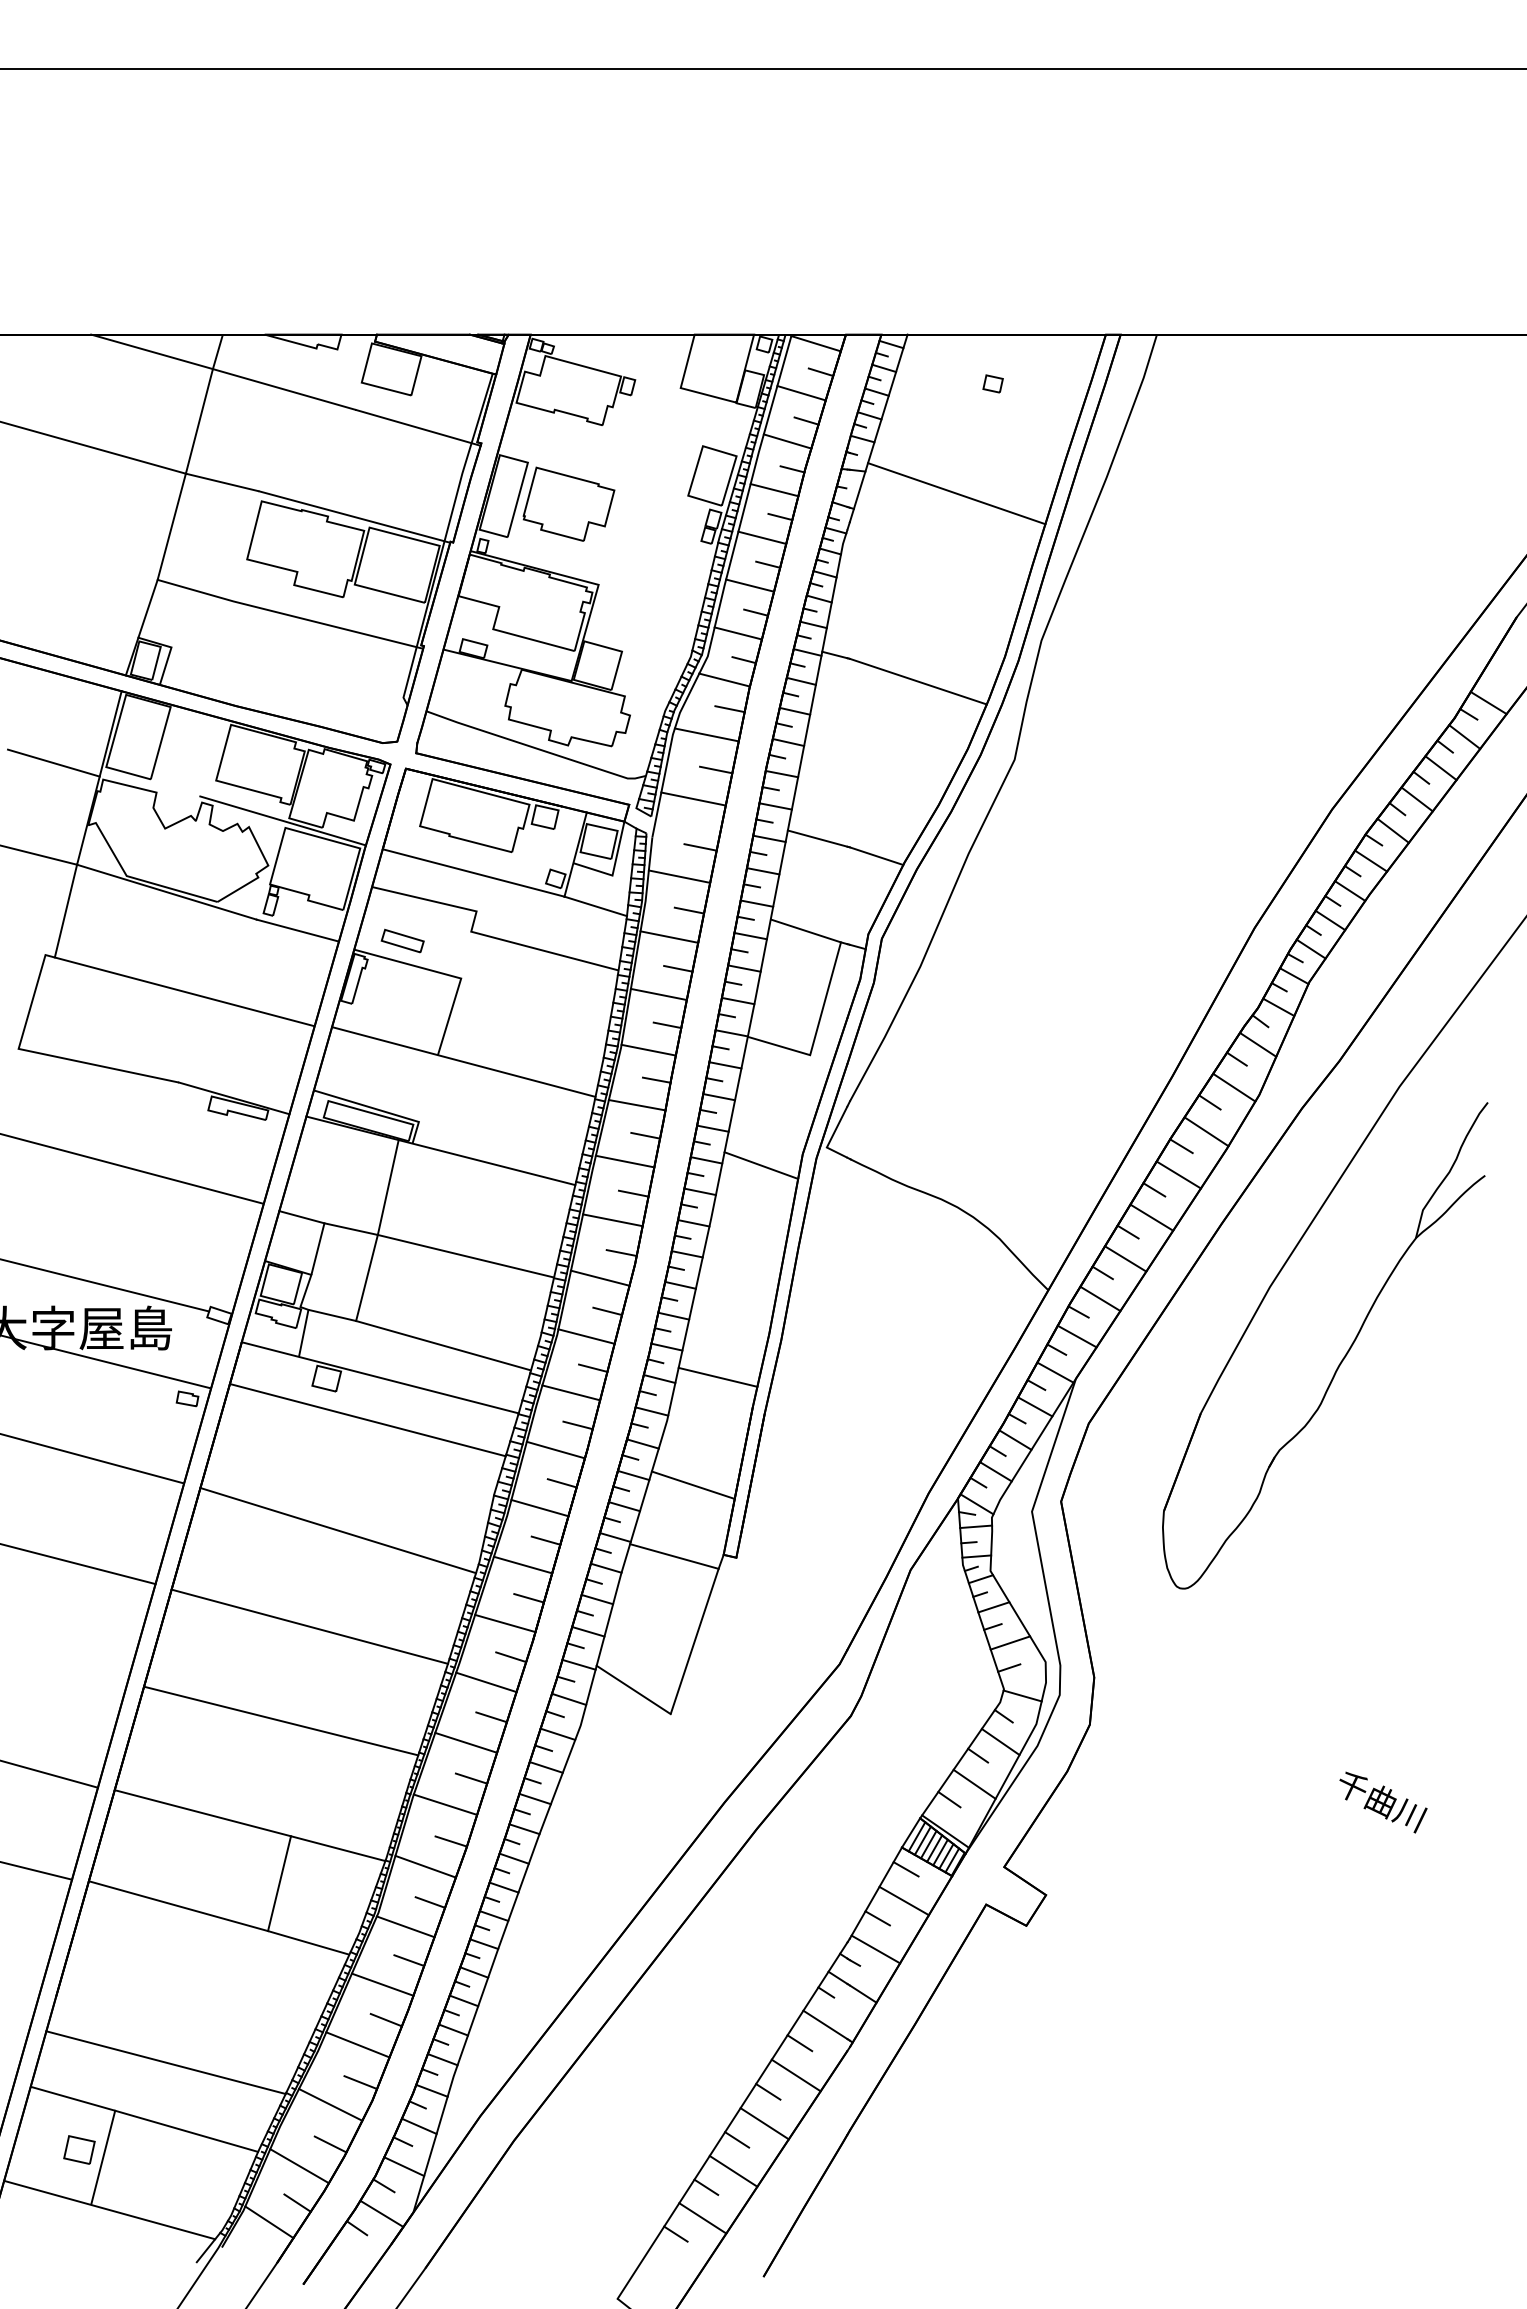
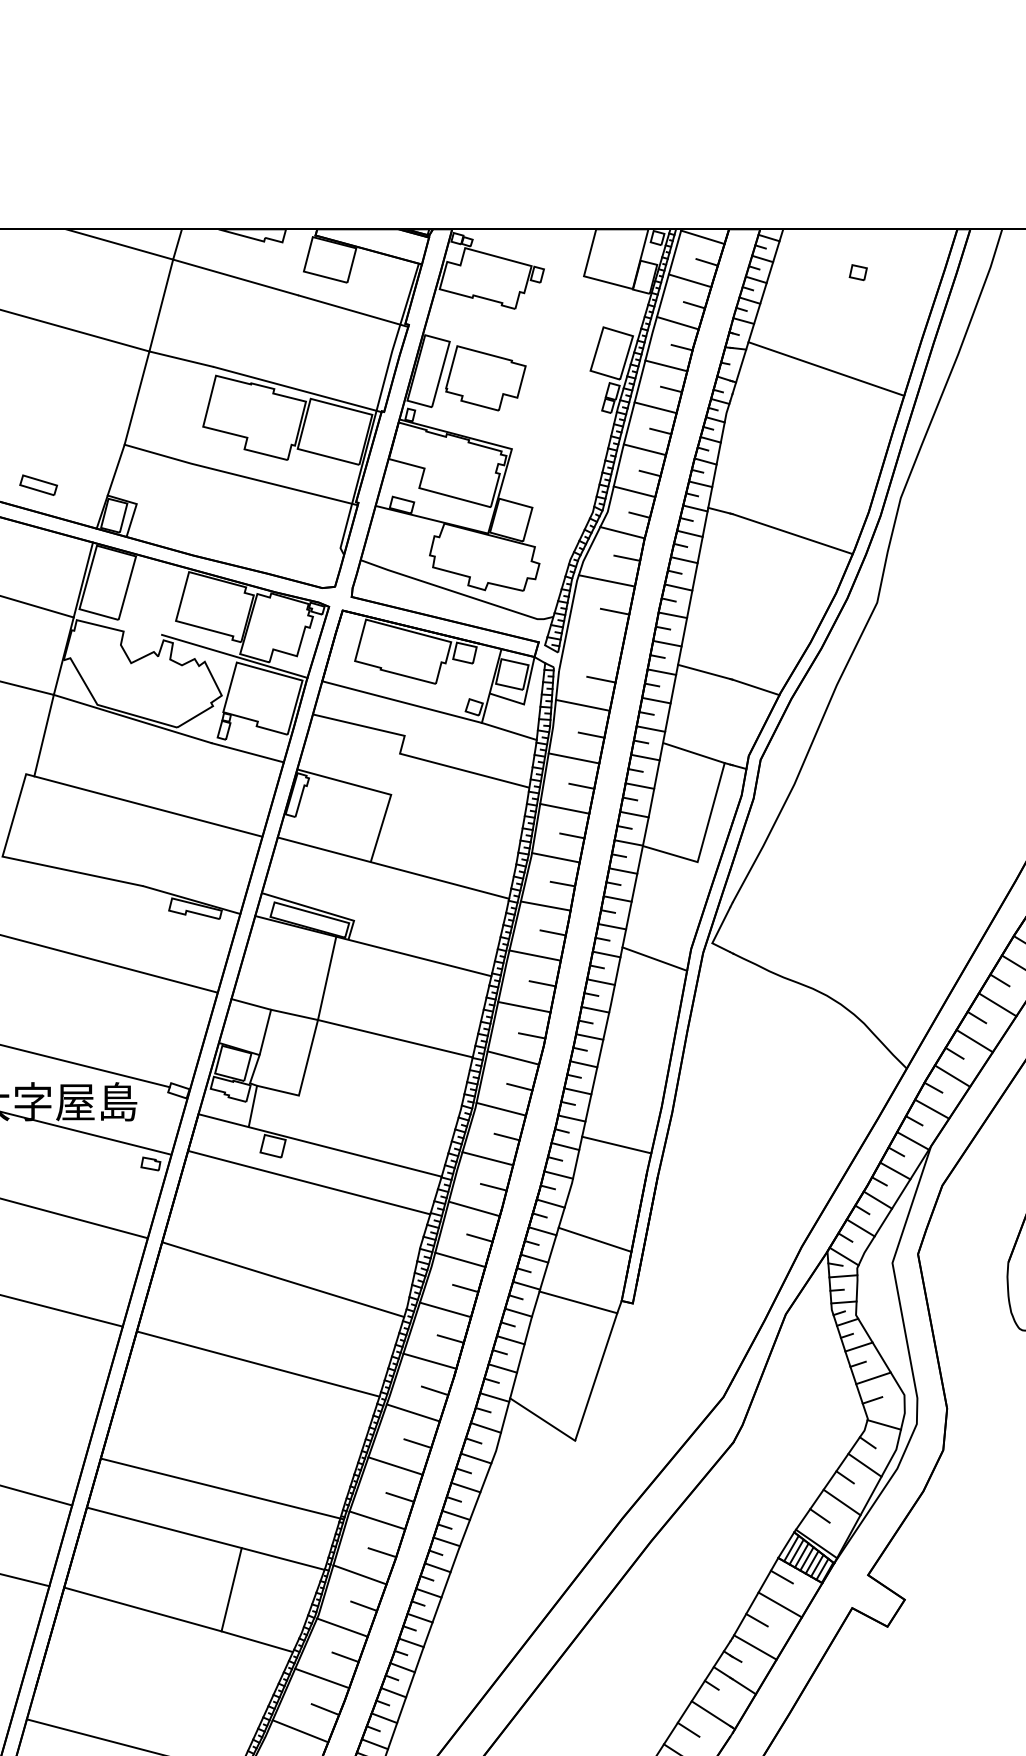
line: (693, 798) -> (595, 636), removed
part: (402, 940) -> (38, 484), moved
line: (443, 1345) -> (375, 1117), removed
line: (281, 1720) -> (222, 1488), moved

